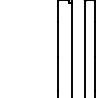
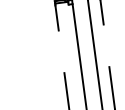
line: (58, 39) -> (62, 51), removed
line: (94, 39) -> (106, 45), removed

